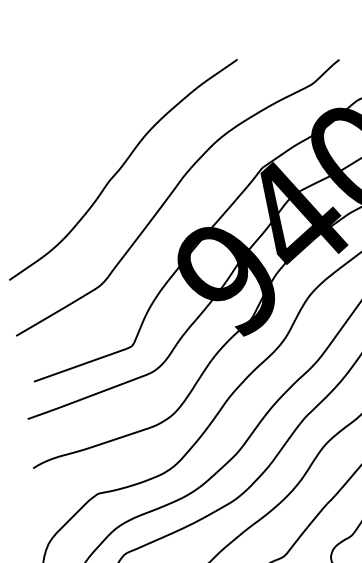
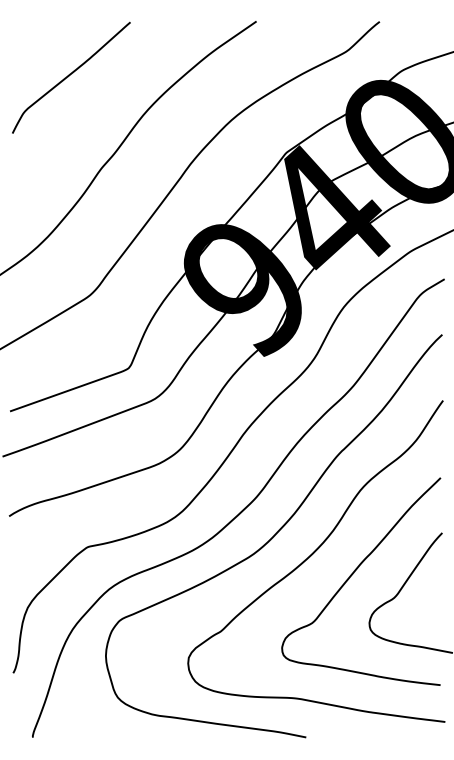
curve: (83, 104) -> (70, 75), added

